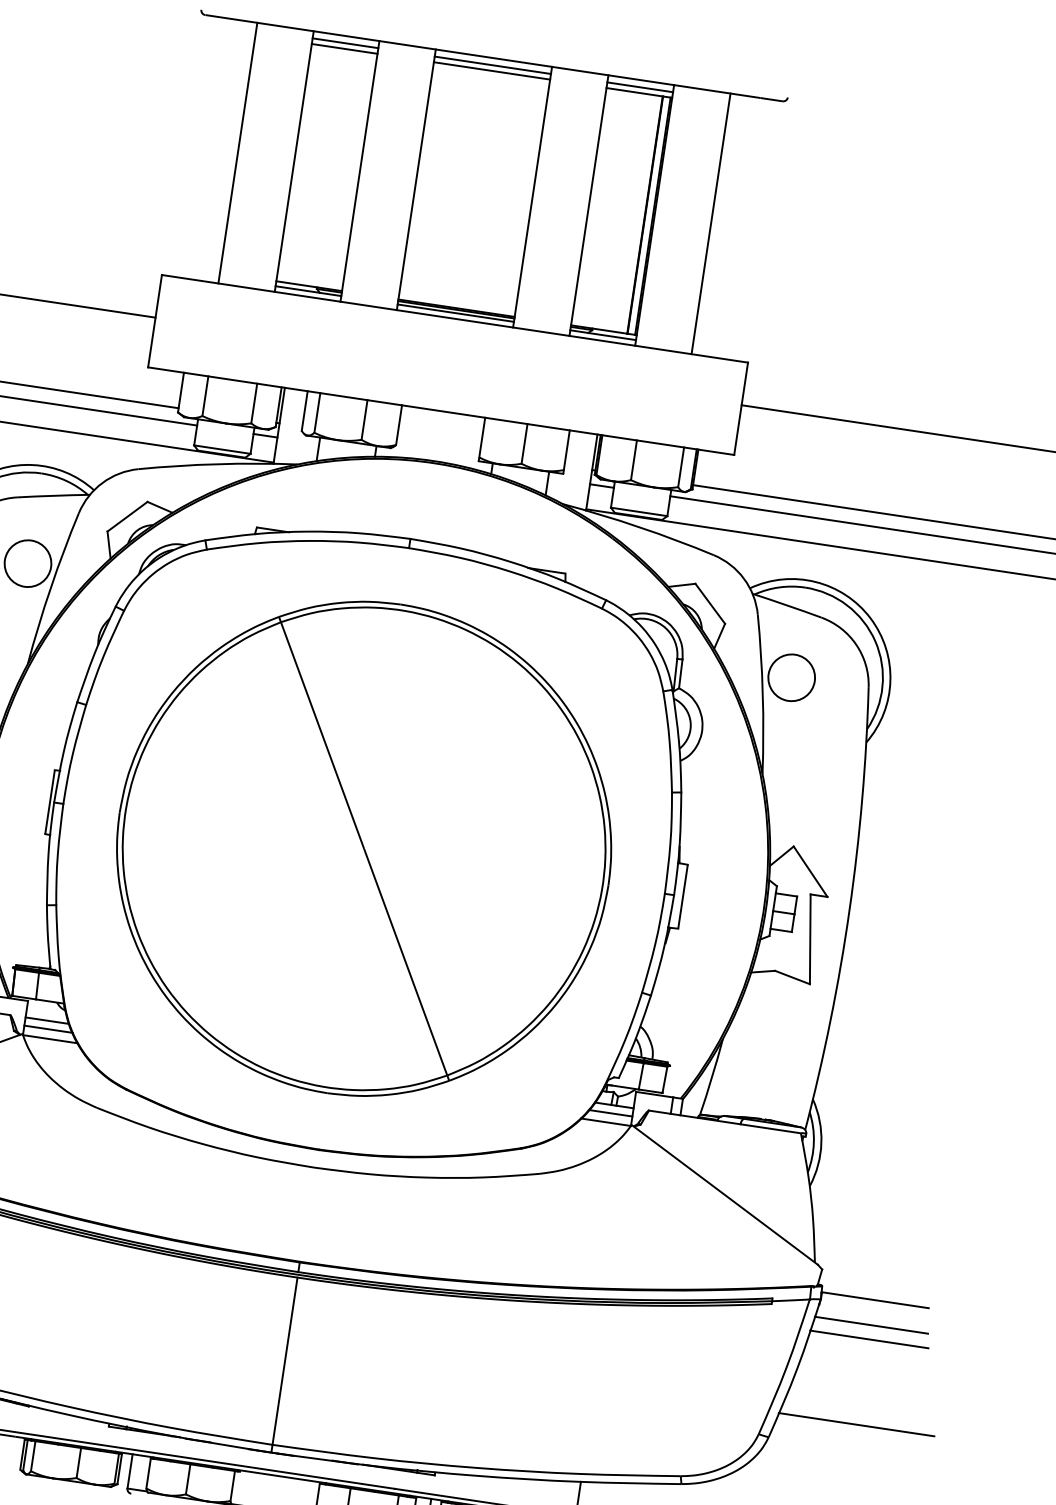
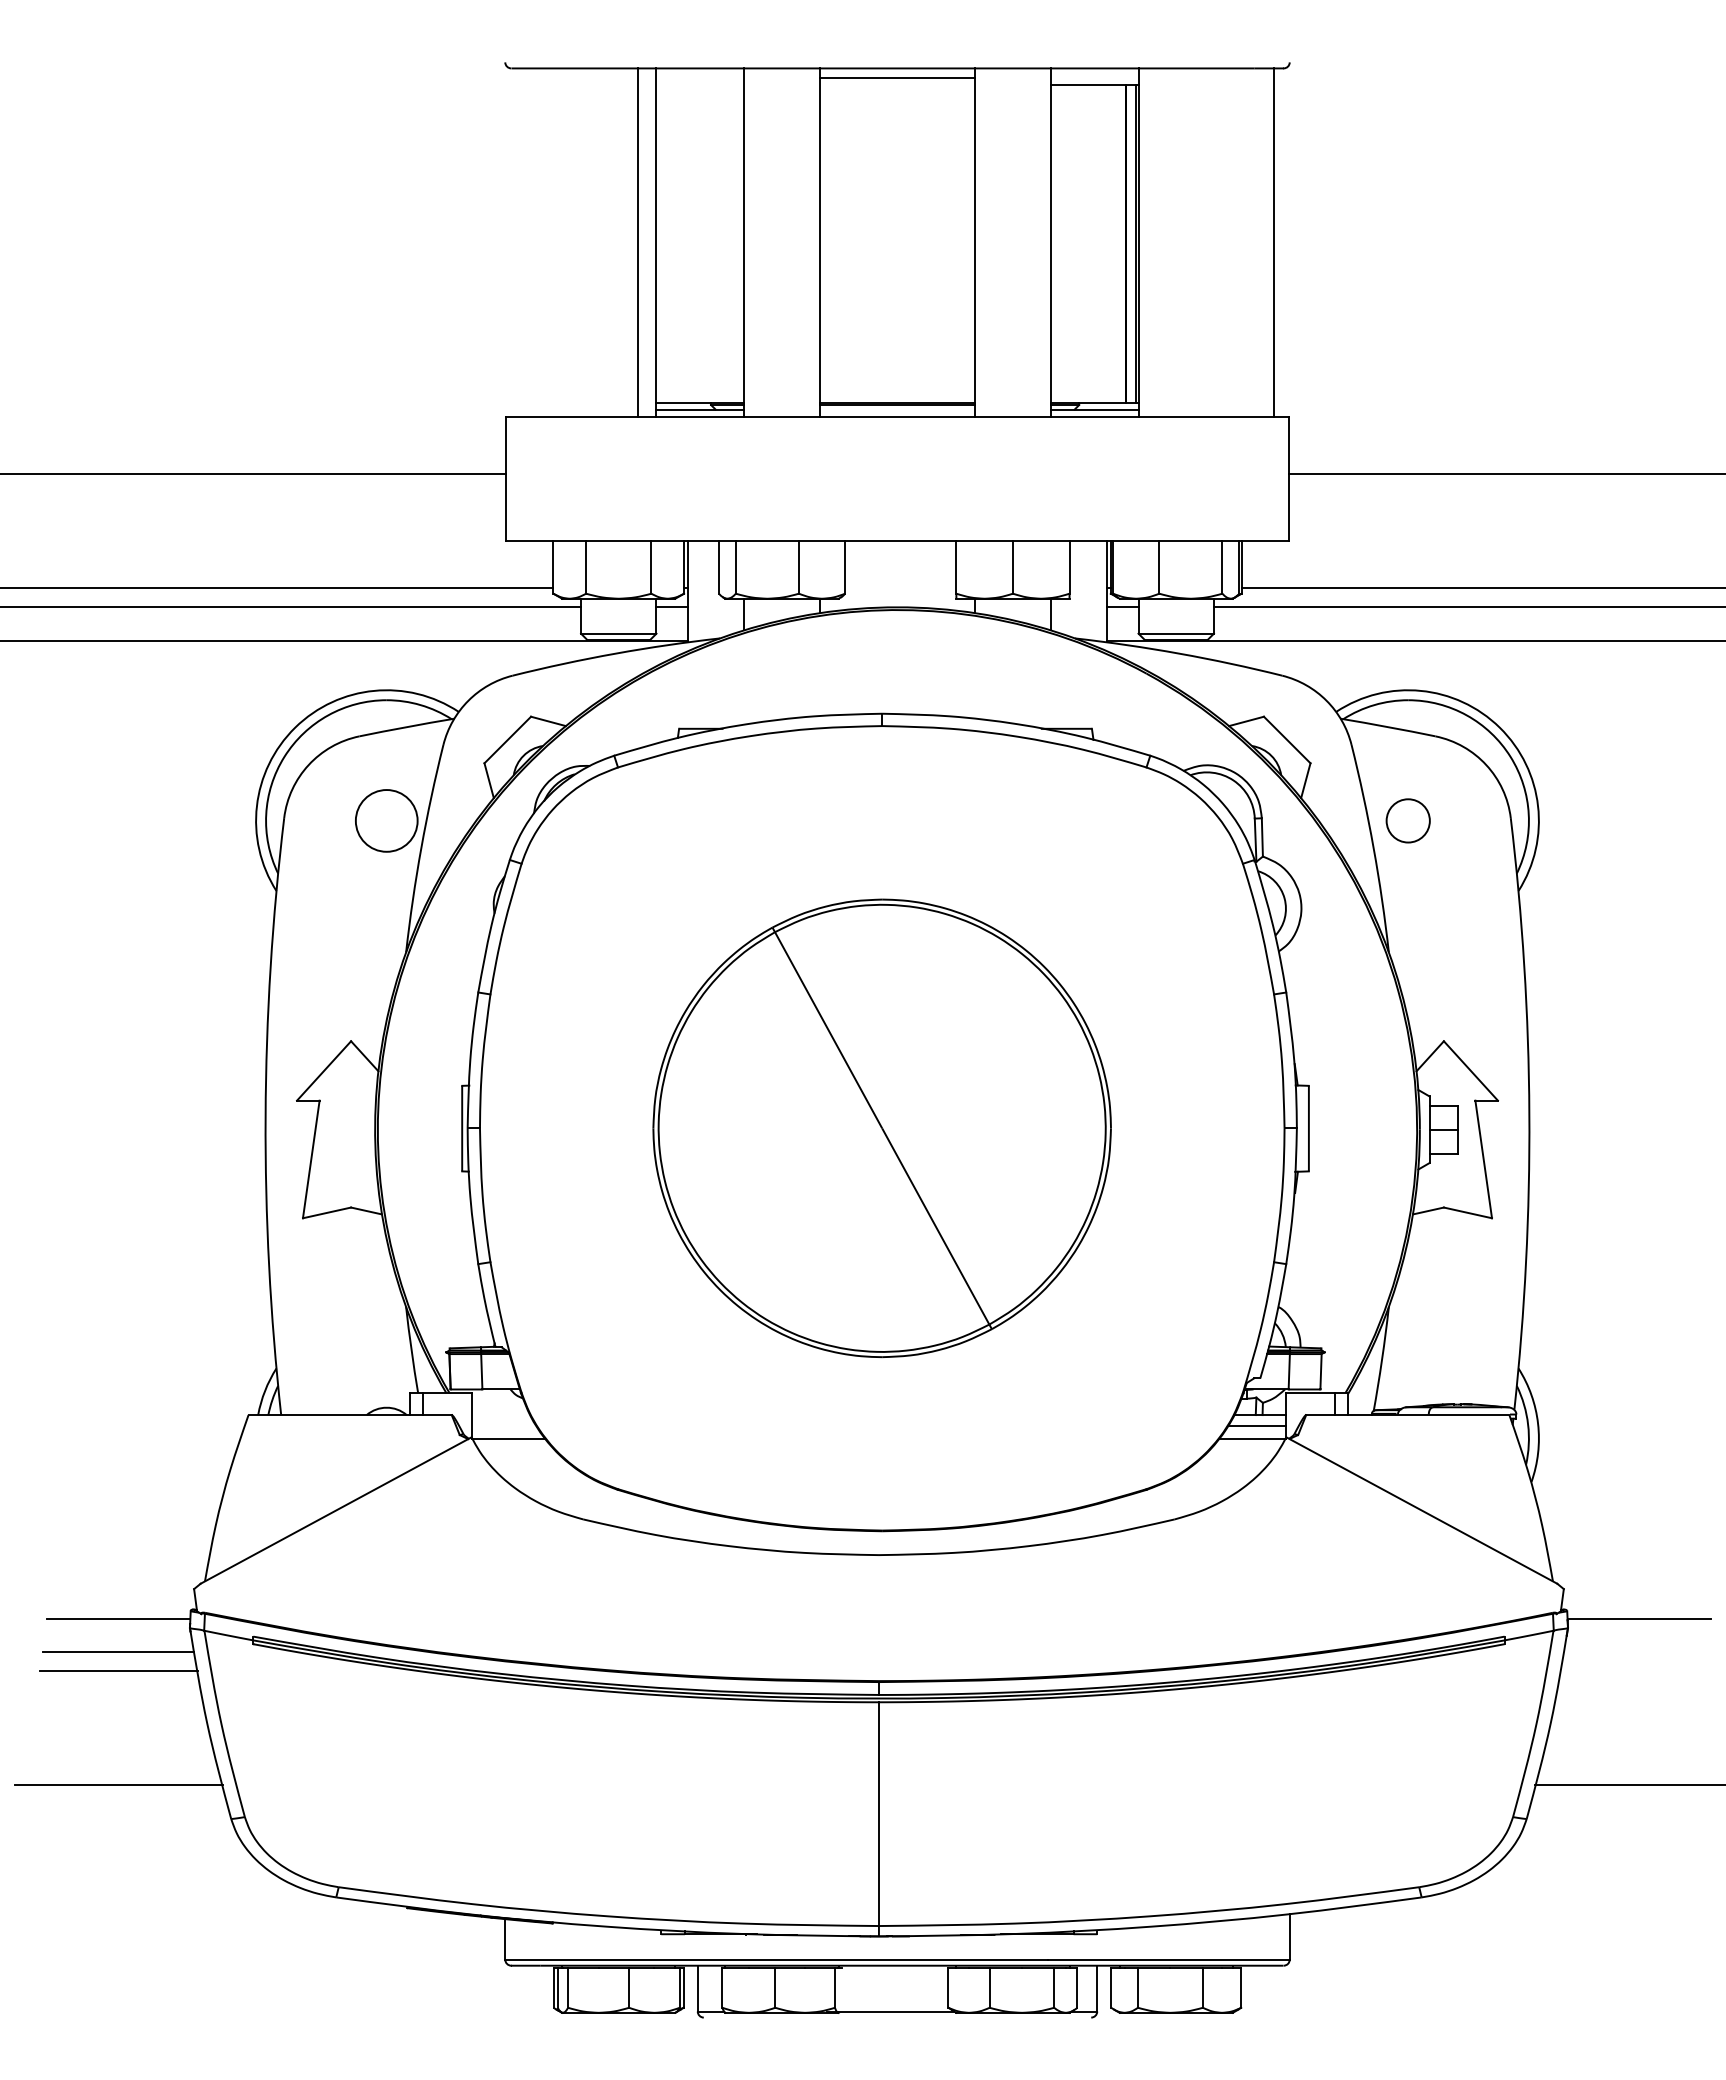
line: (345, 42) -> (700, 77), removed
line: (344, 48) -> (700, 85), removed
line: (492, 70) -> (897, 85), removed
line: (640, 86) -> (1094, 77), removed
line: (238, 153) -> (638, 242), moved
line: (710, 223) -> (1273, 242), moved
line: (455, 313) -> (897, 409), removed
circle: (791, 677) -> (1408, 820), size x0.7
part: (363, 848) -> (881, 1128), size x0.7
line: (47, 1021) -> (501, 1415), removed
line: (48, 1029) -> (504, 1426), removed
line: (870, 1325) -> (1638, 1652), removed
line: (869, 1339) -> (1639, 1671), removed

